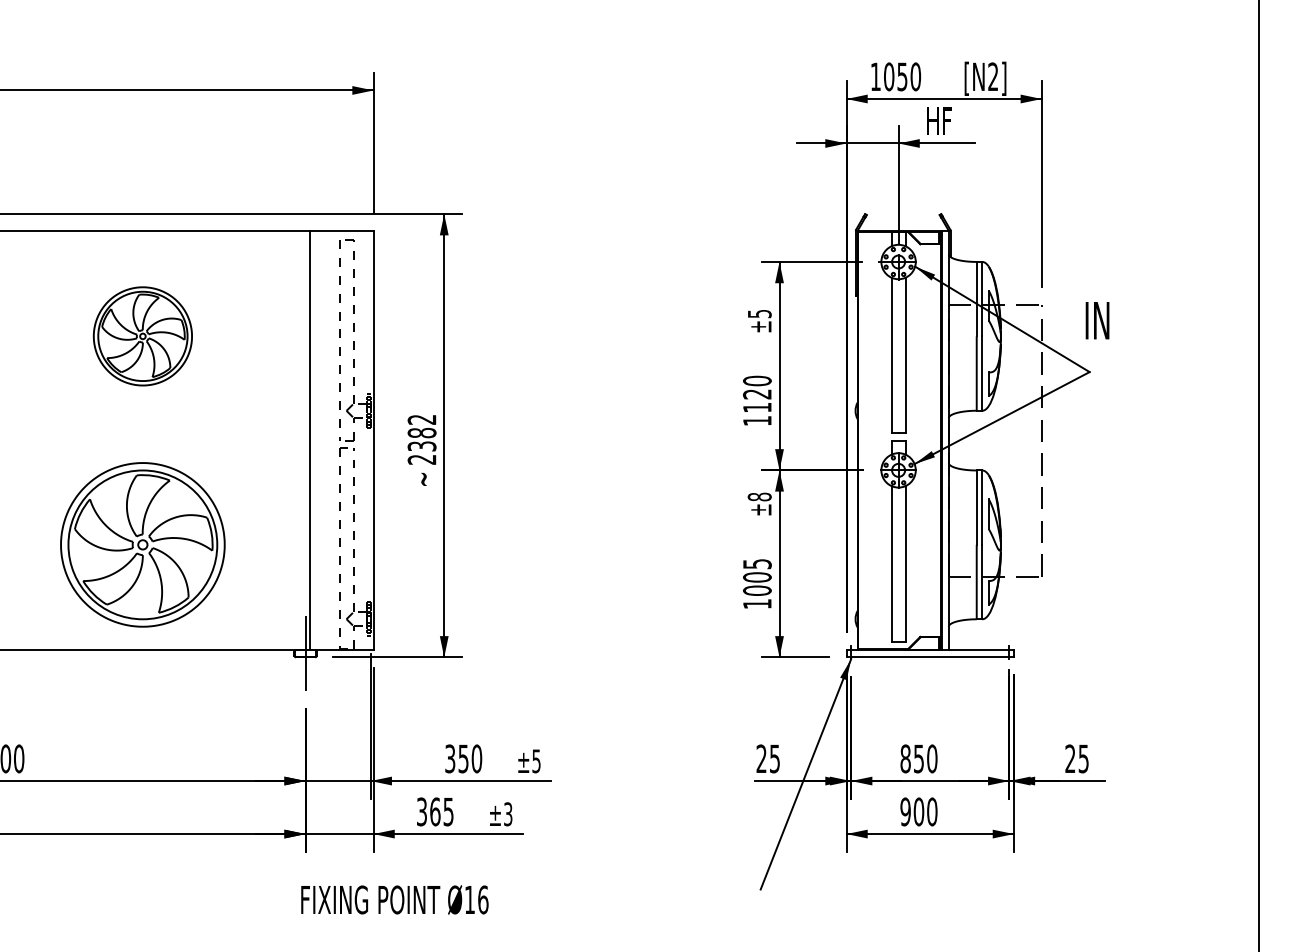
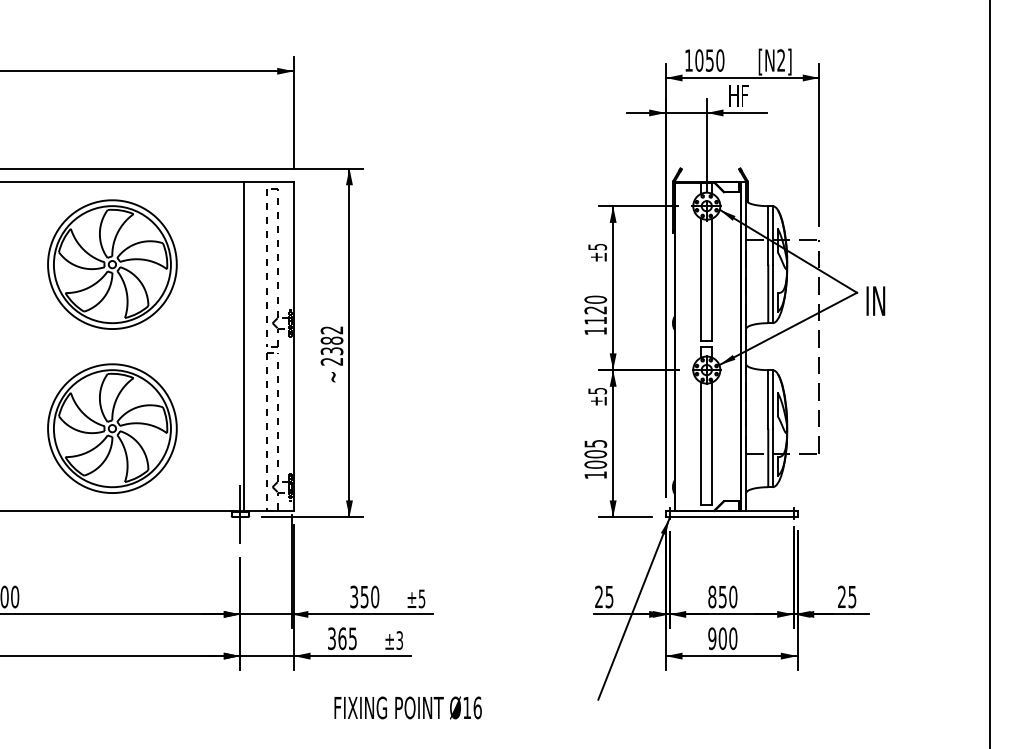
text: (1097, 320) -> (875, 300), moved
part: (142, 336) -> (112, 264), size x1.67
text: (759, 496) -> (597, 390), ±8 -> ±5
text: (394, 899) -> (407, 707), moved

